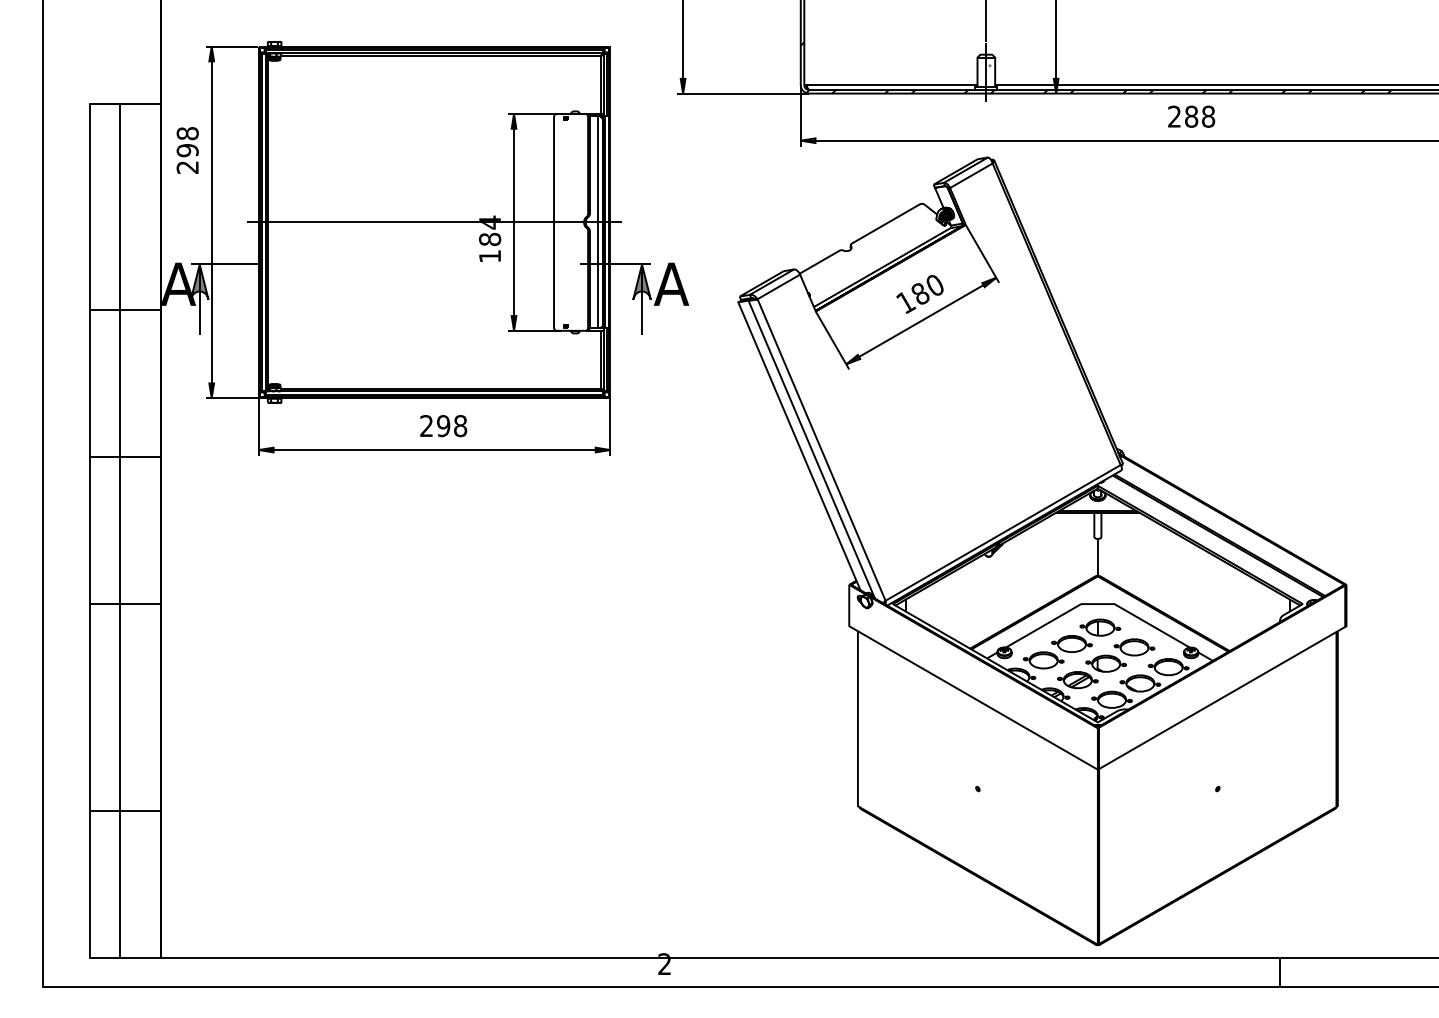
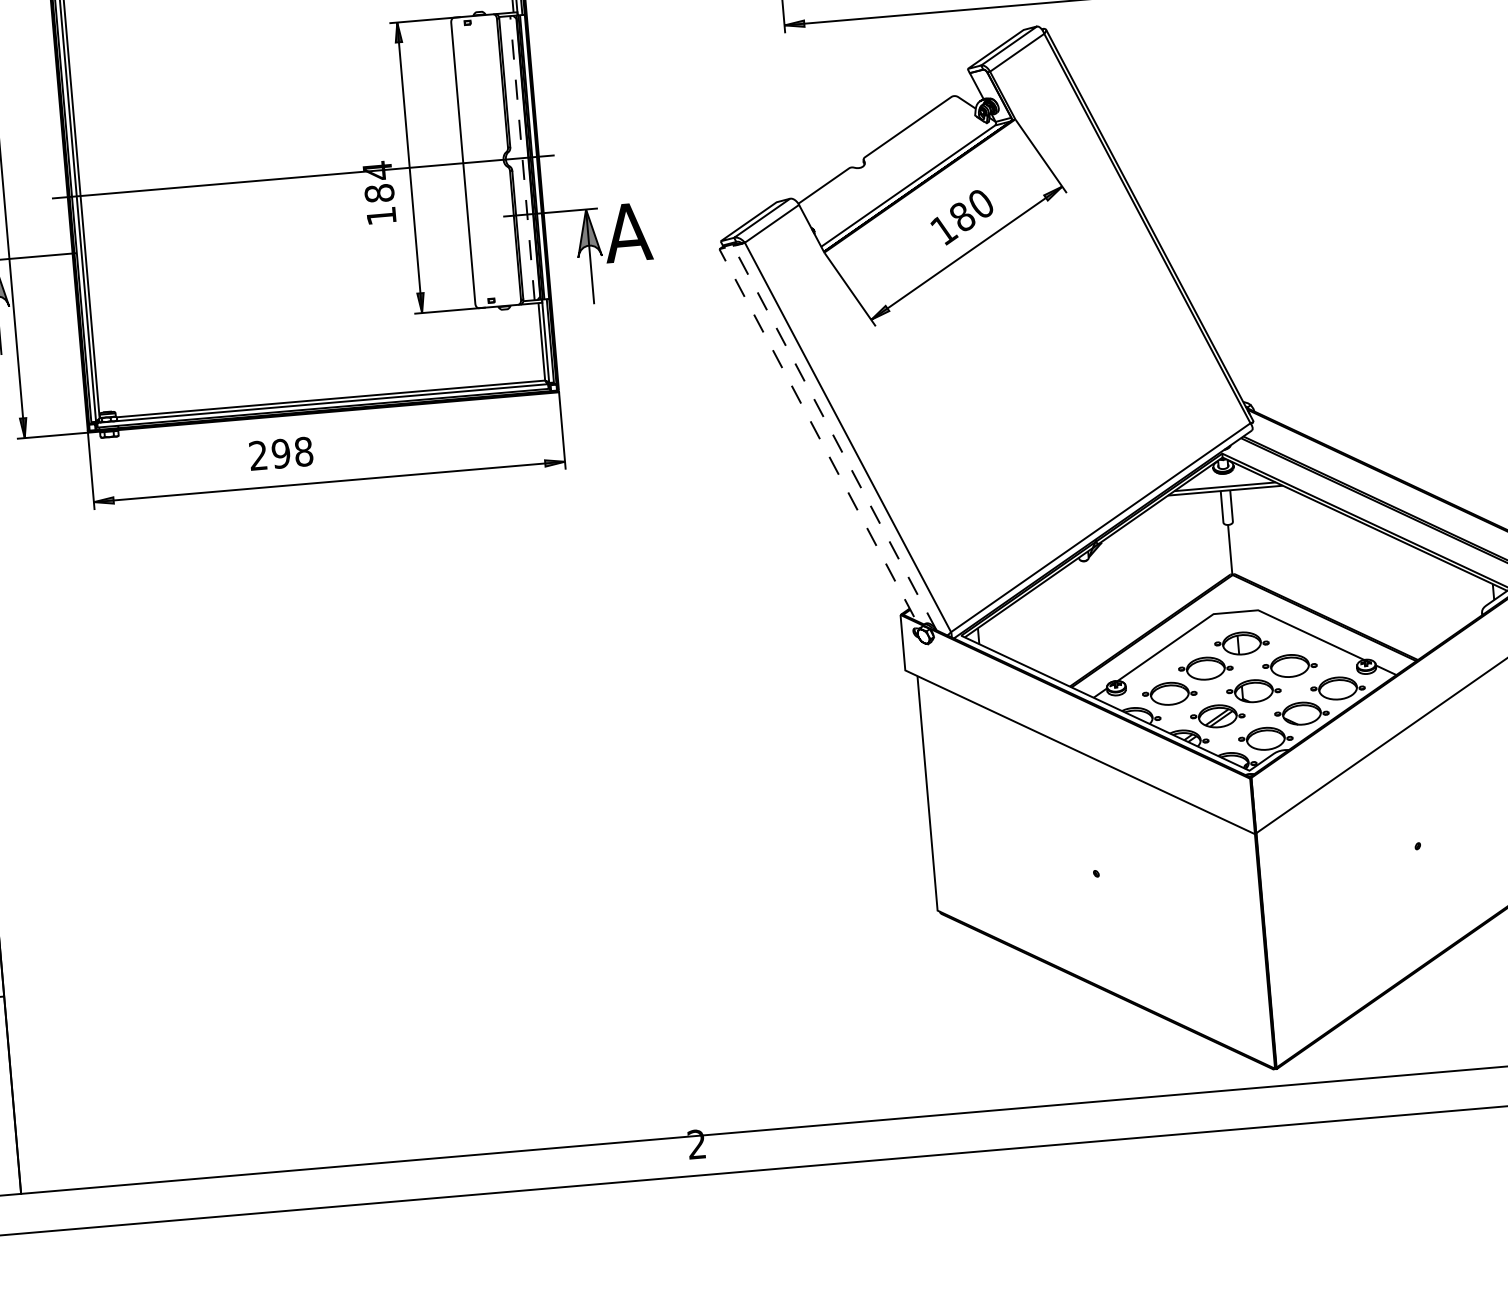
line: (598, 221) -> (522, 156), solid -> dashed
line: (748, 300) -> (732, 245), solid -> dashed
text: (443, 426) -> (281, 454), moved

